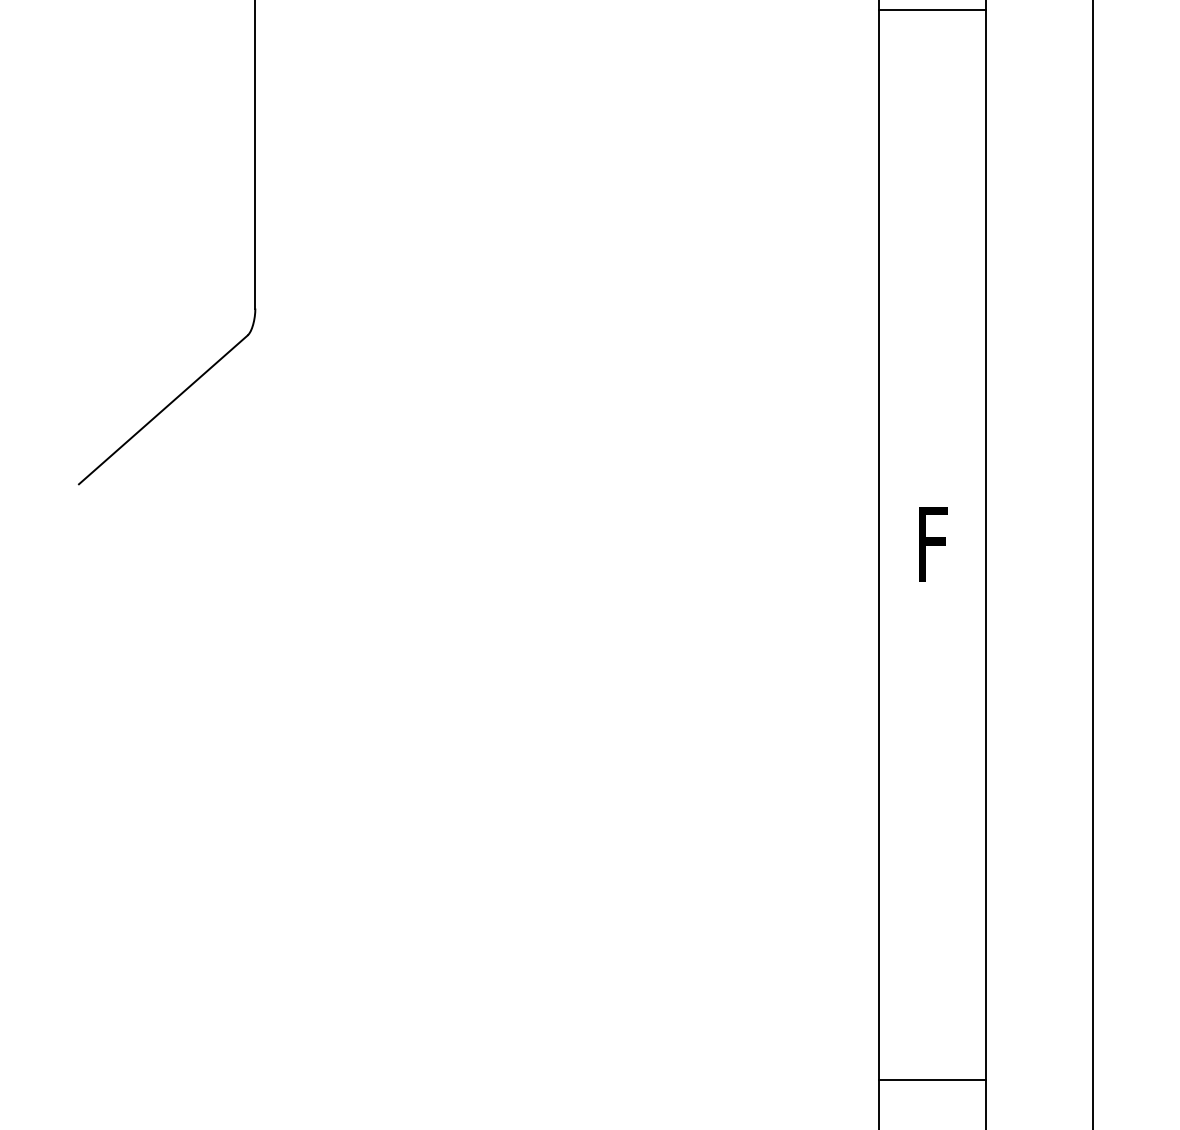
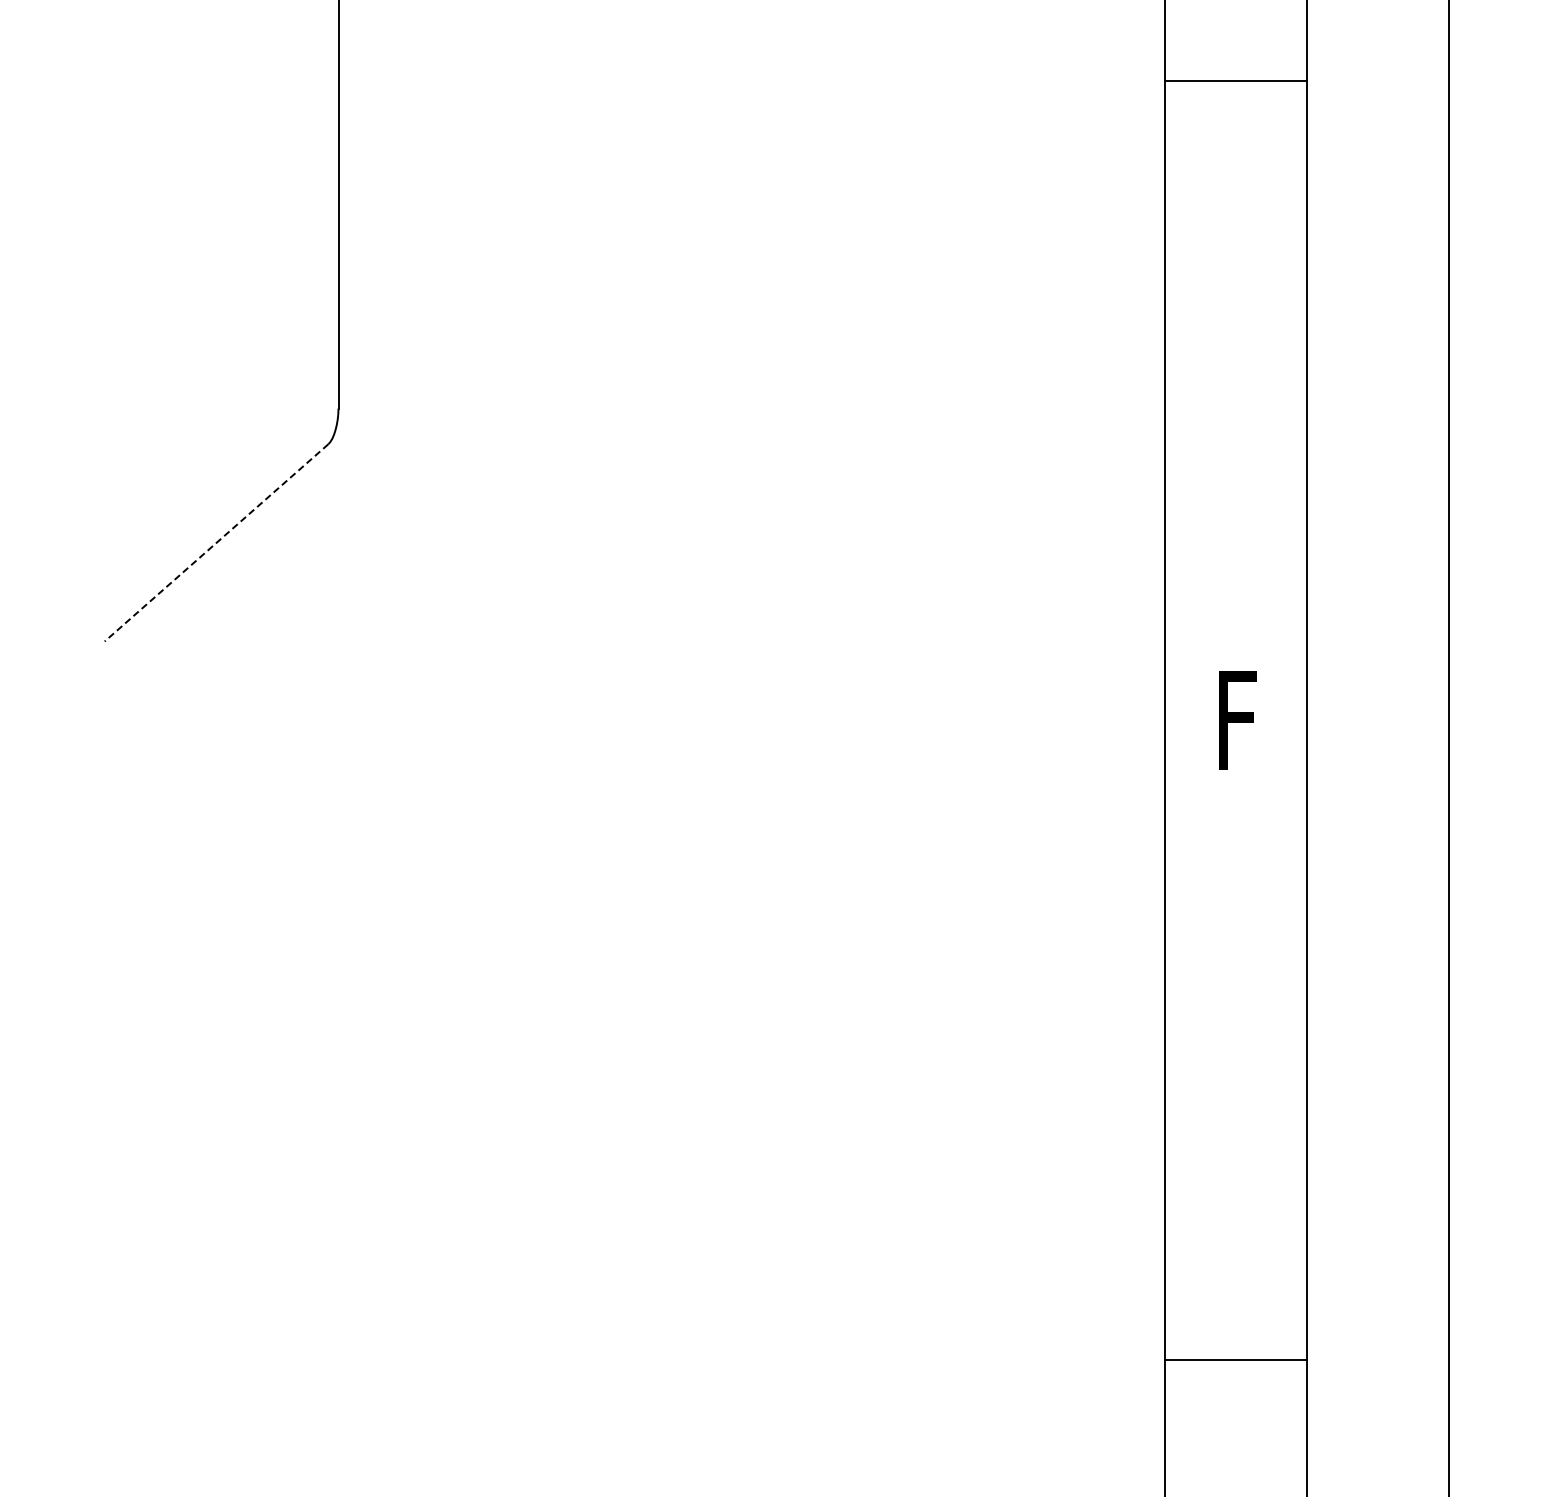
line: (932, 9) -> (1235, 81), moved
line: (163, 410) -> (216, 543), solid -> dashed
line: (932, 1080) -> (1235, 1360), moved

